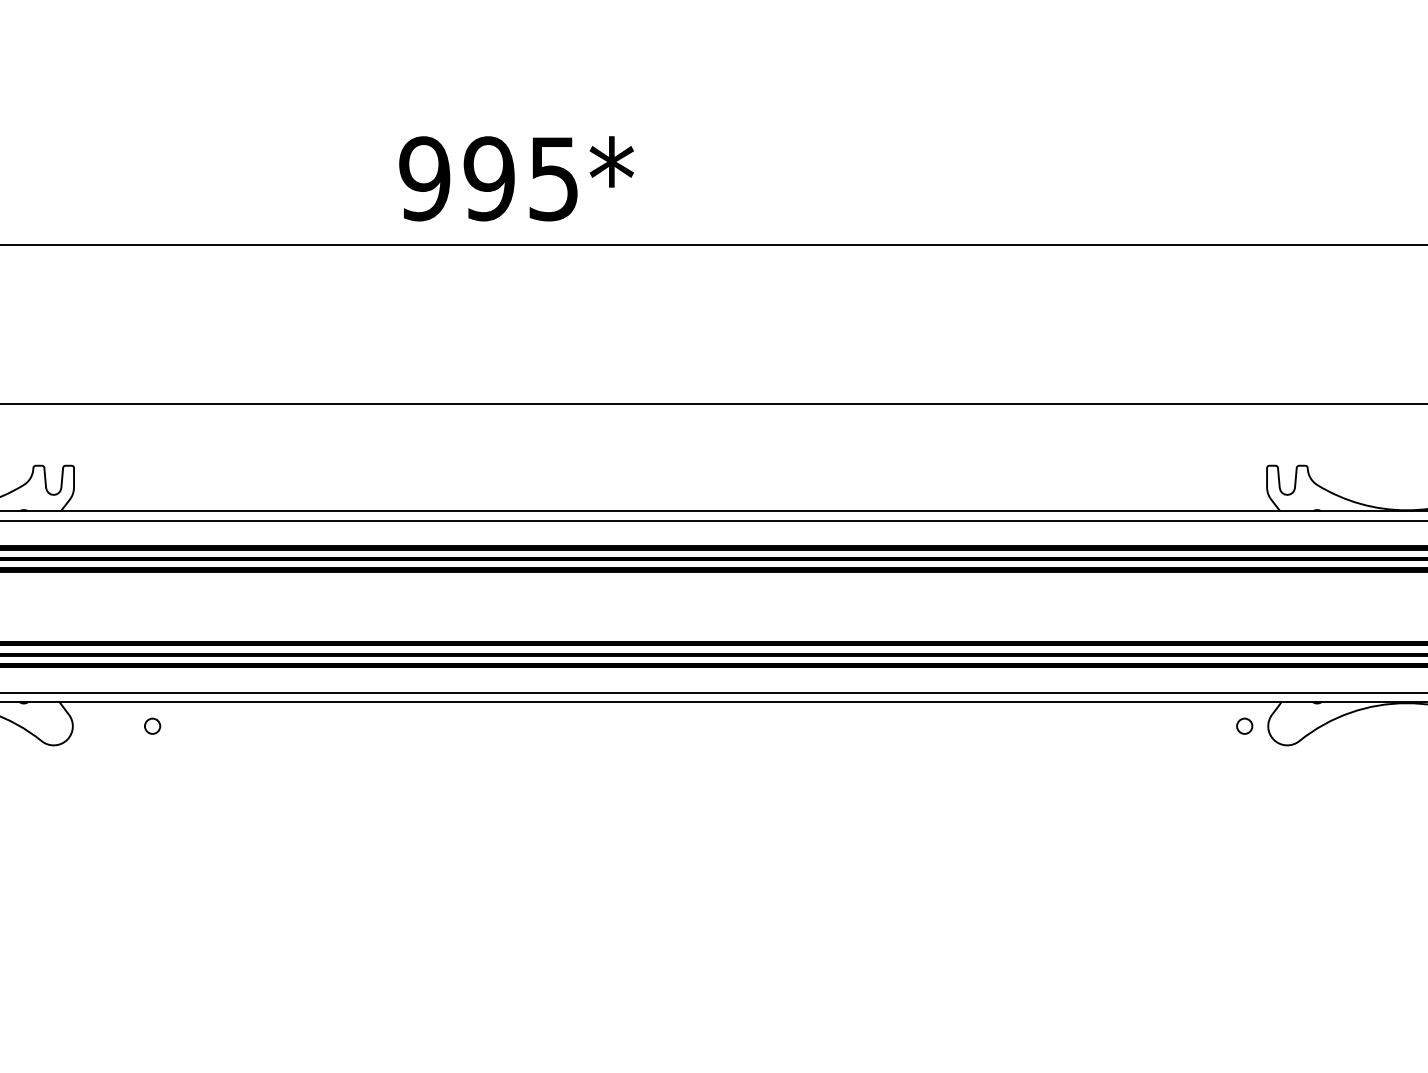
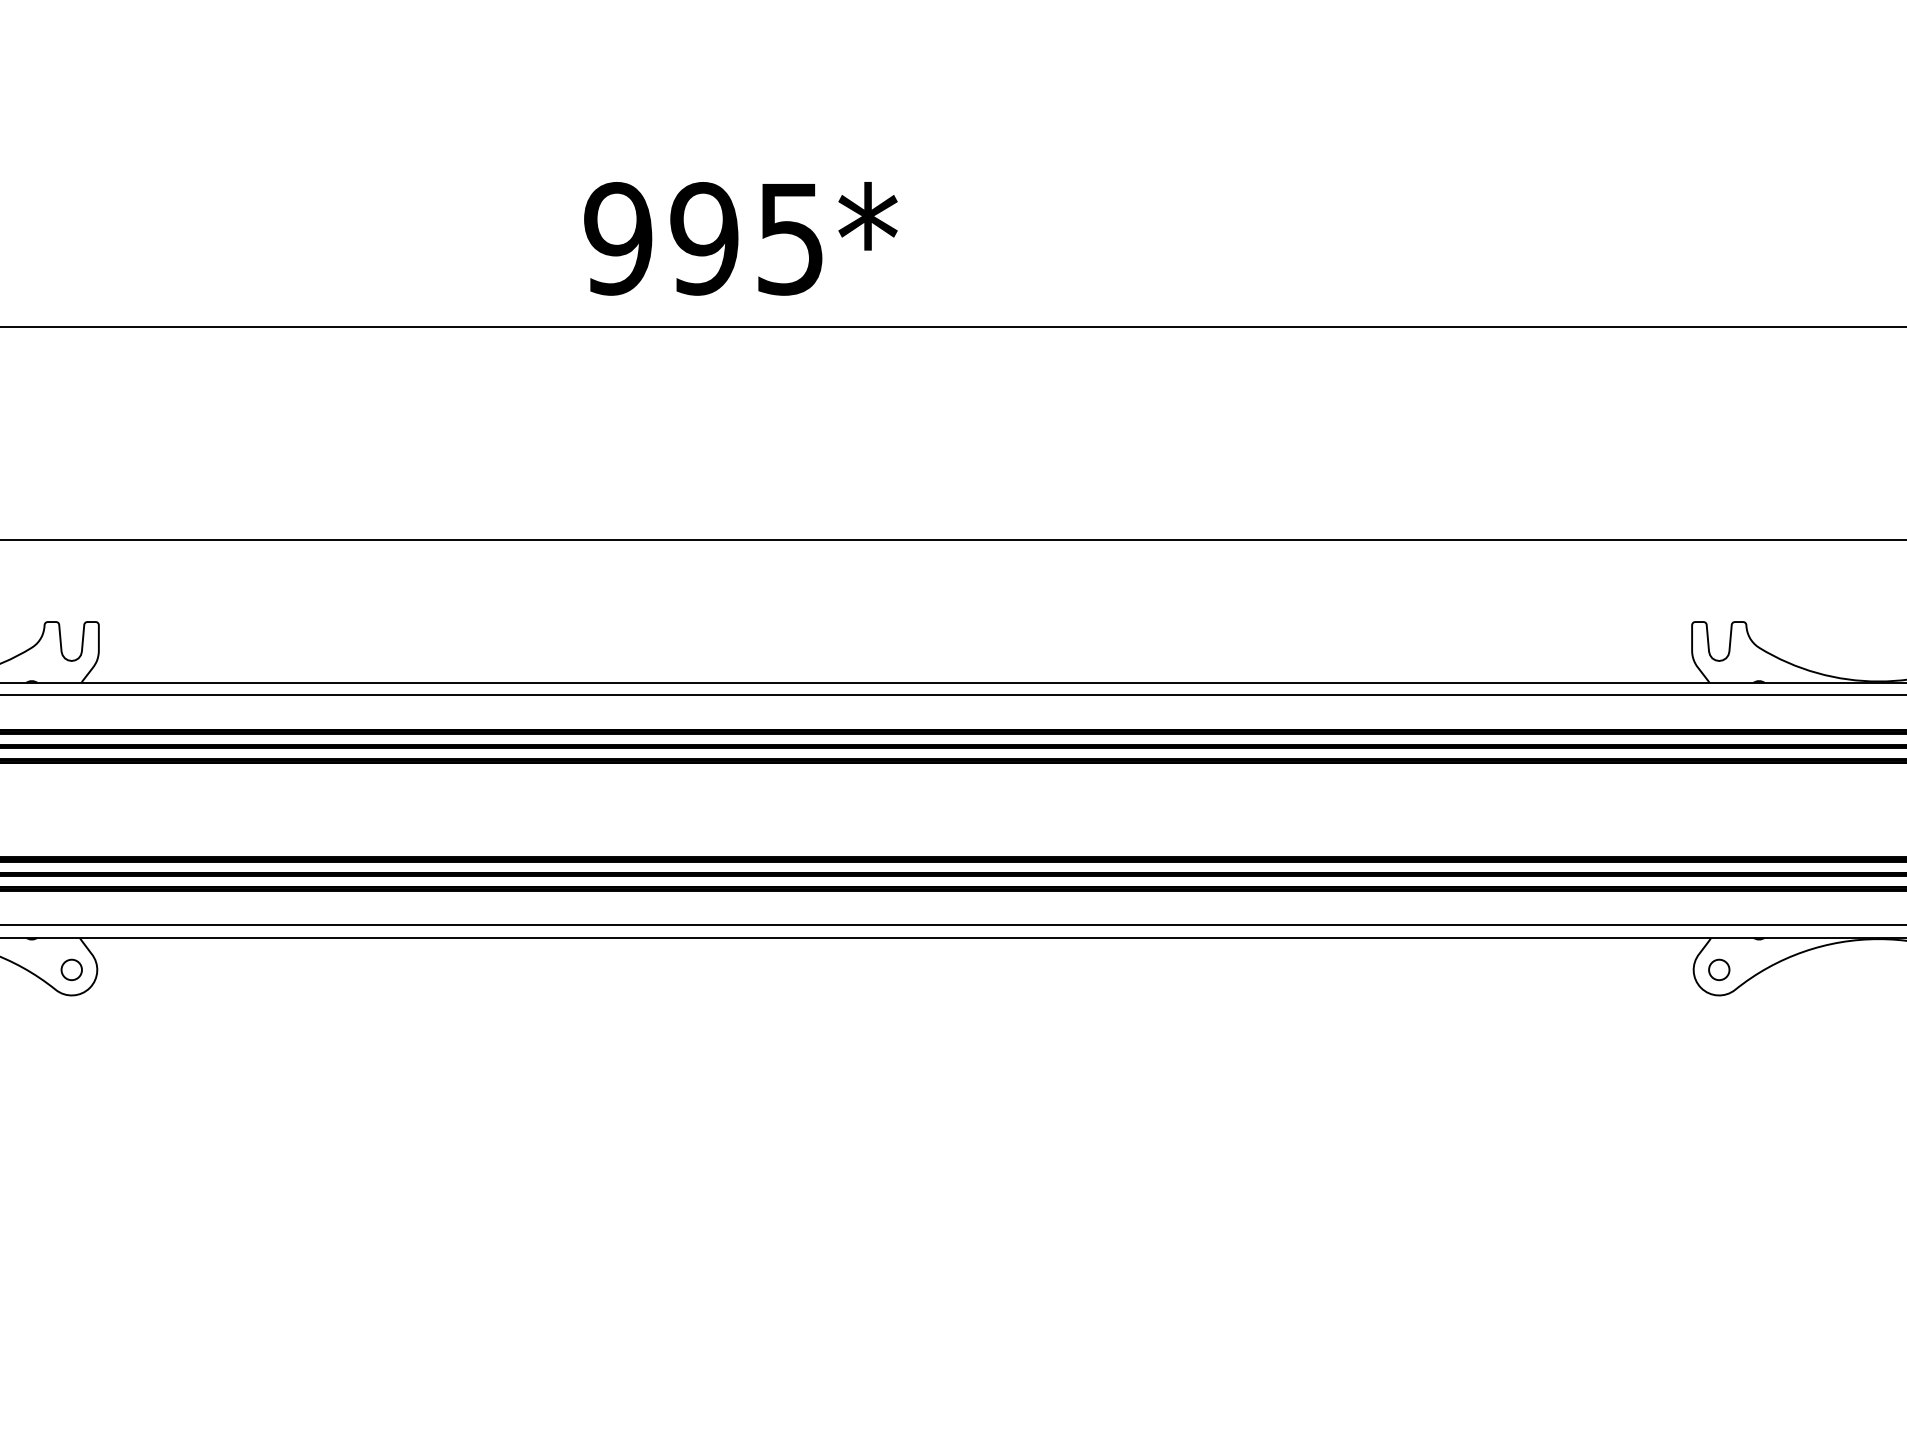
text: (516, 178) -> (740, 238), moved
circle: (152, 725) -> (71, 969), moved
circle: (1244, 725) -> (1719, 969), moved

